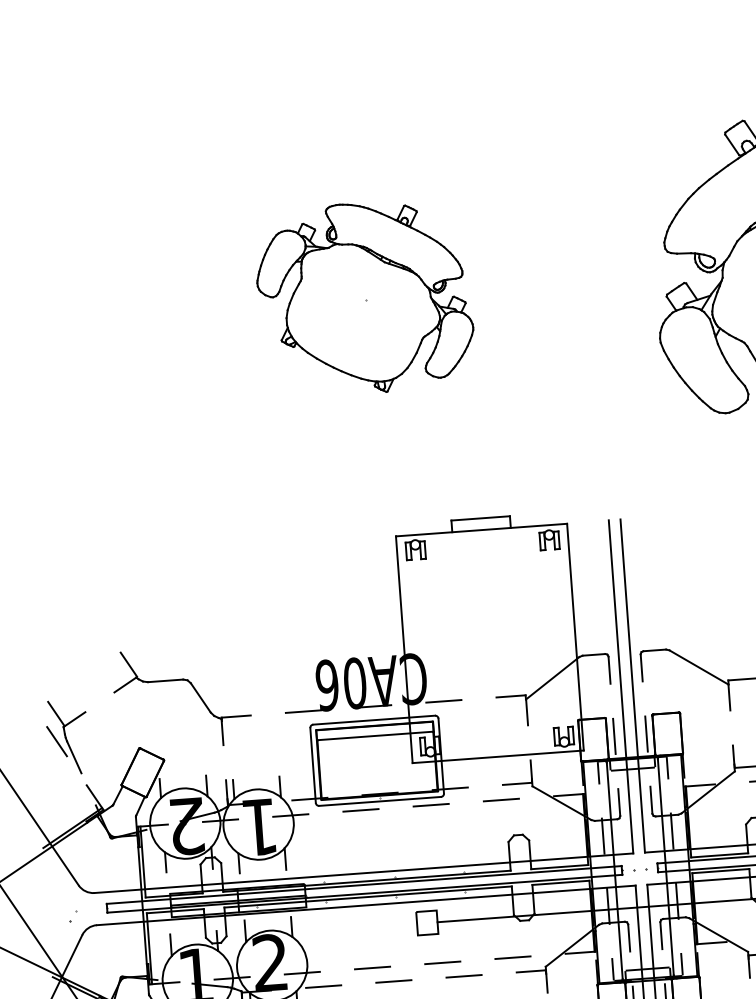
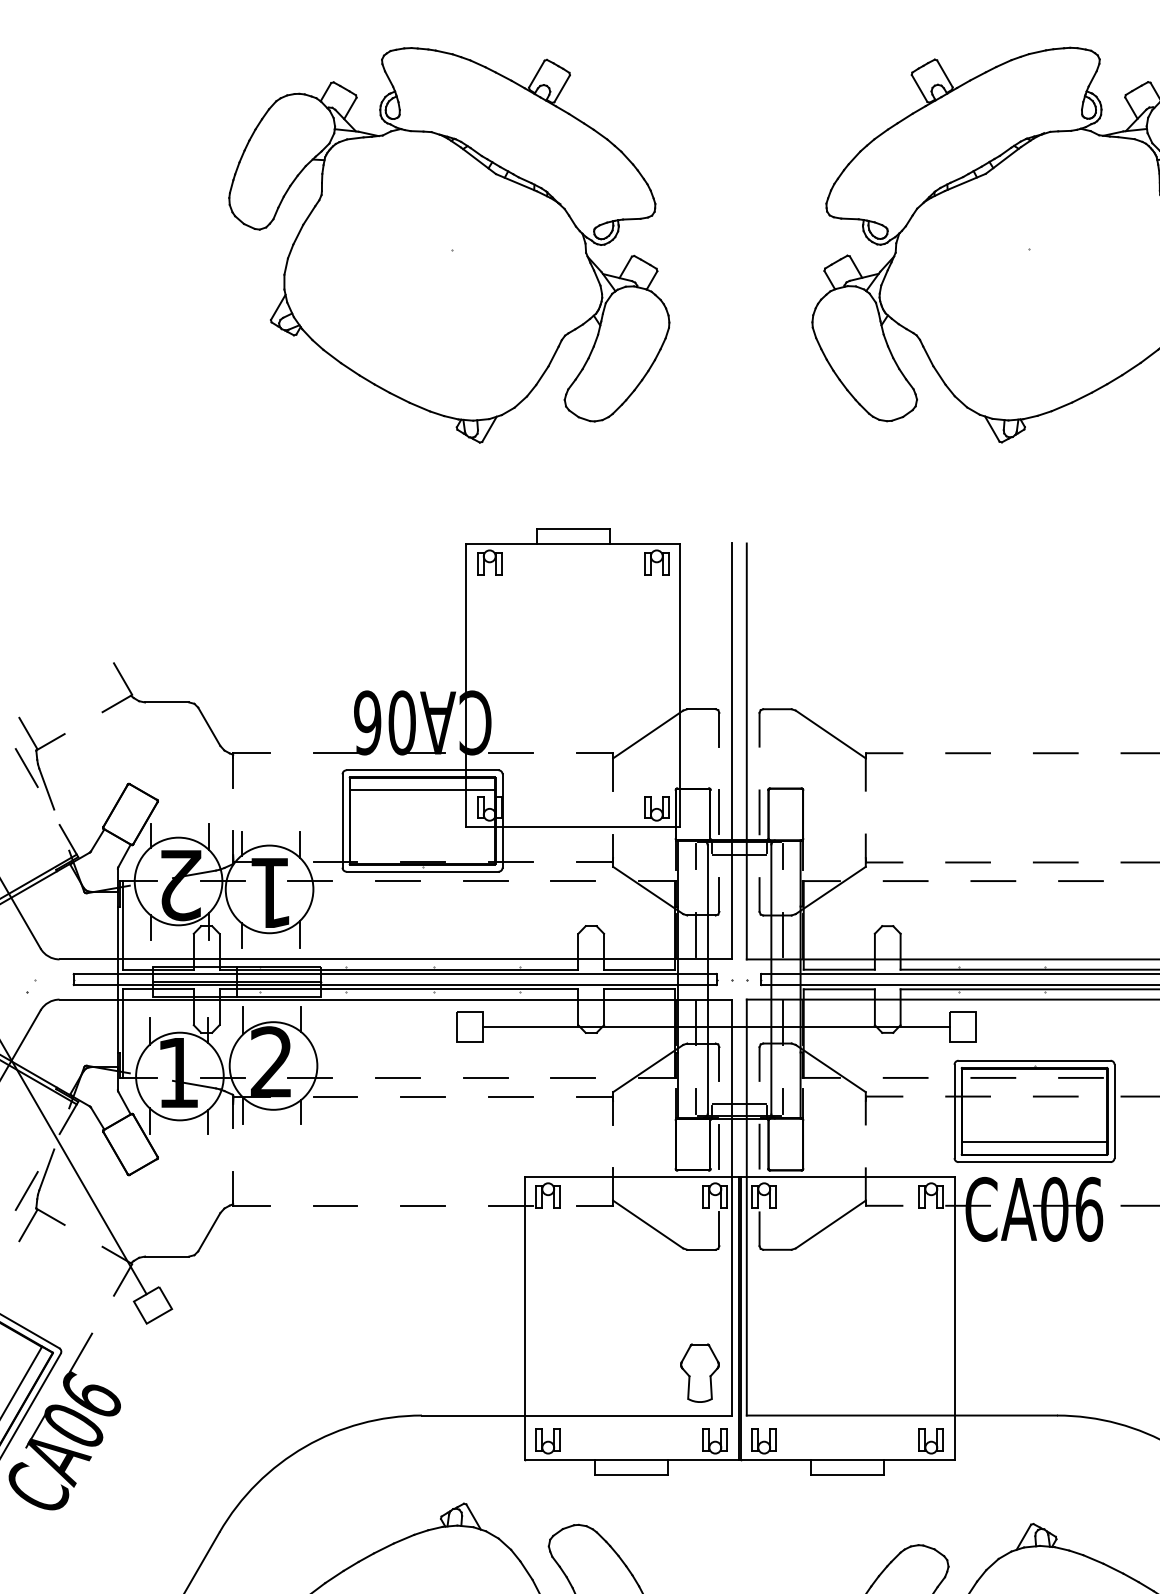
part: (364, 298) -> (449, 245), size x1.67

